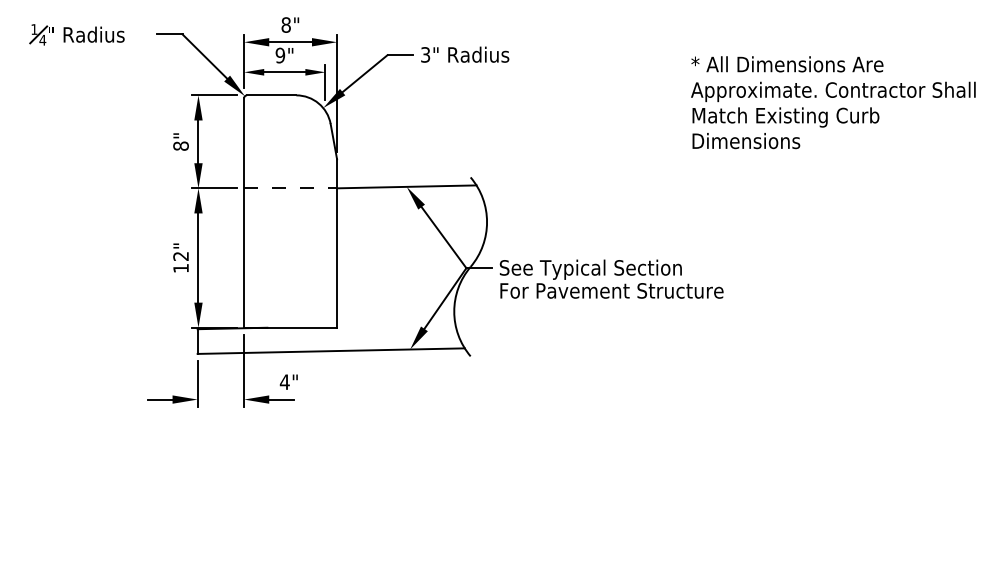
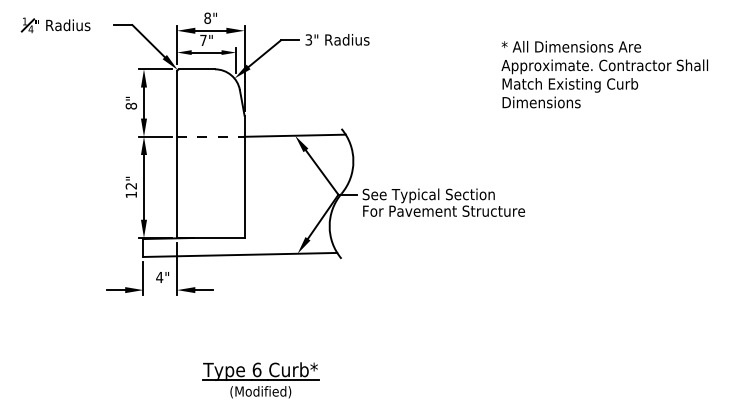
text: (280, 55) -> (203, 40), 9" -> 7"
text: (288, 382) -> (162, 277), moved
part: (359, 524) -> (260, 380), added

